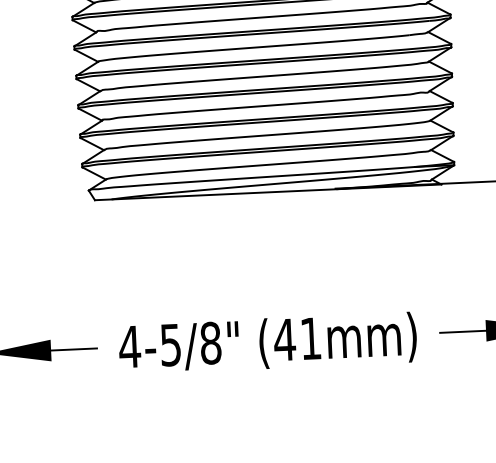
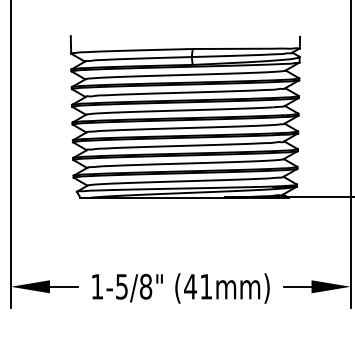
text: (128, 346) -> (96, 286), 4-5/8" -> 1-5/8"

